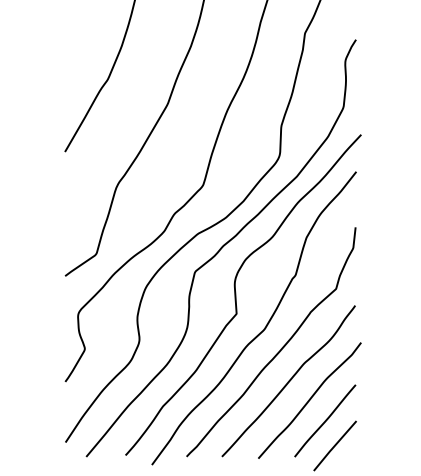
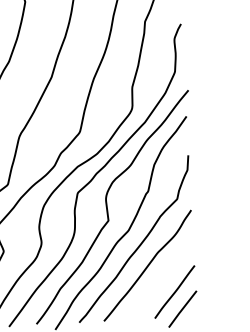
curve: (309, 400) -> (163, 278), removed

